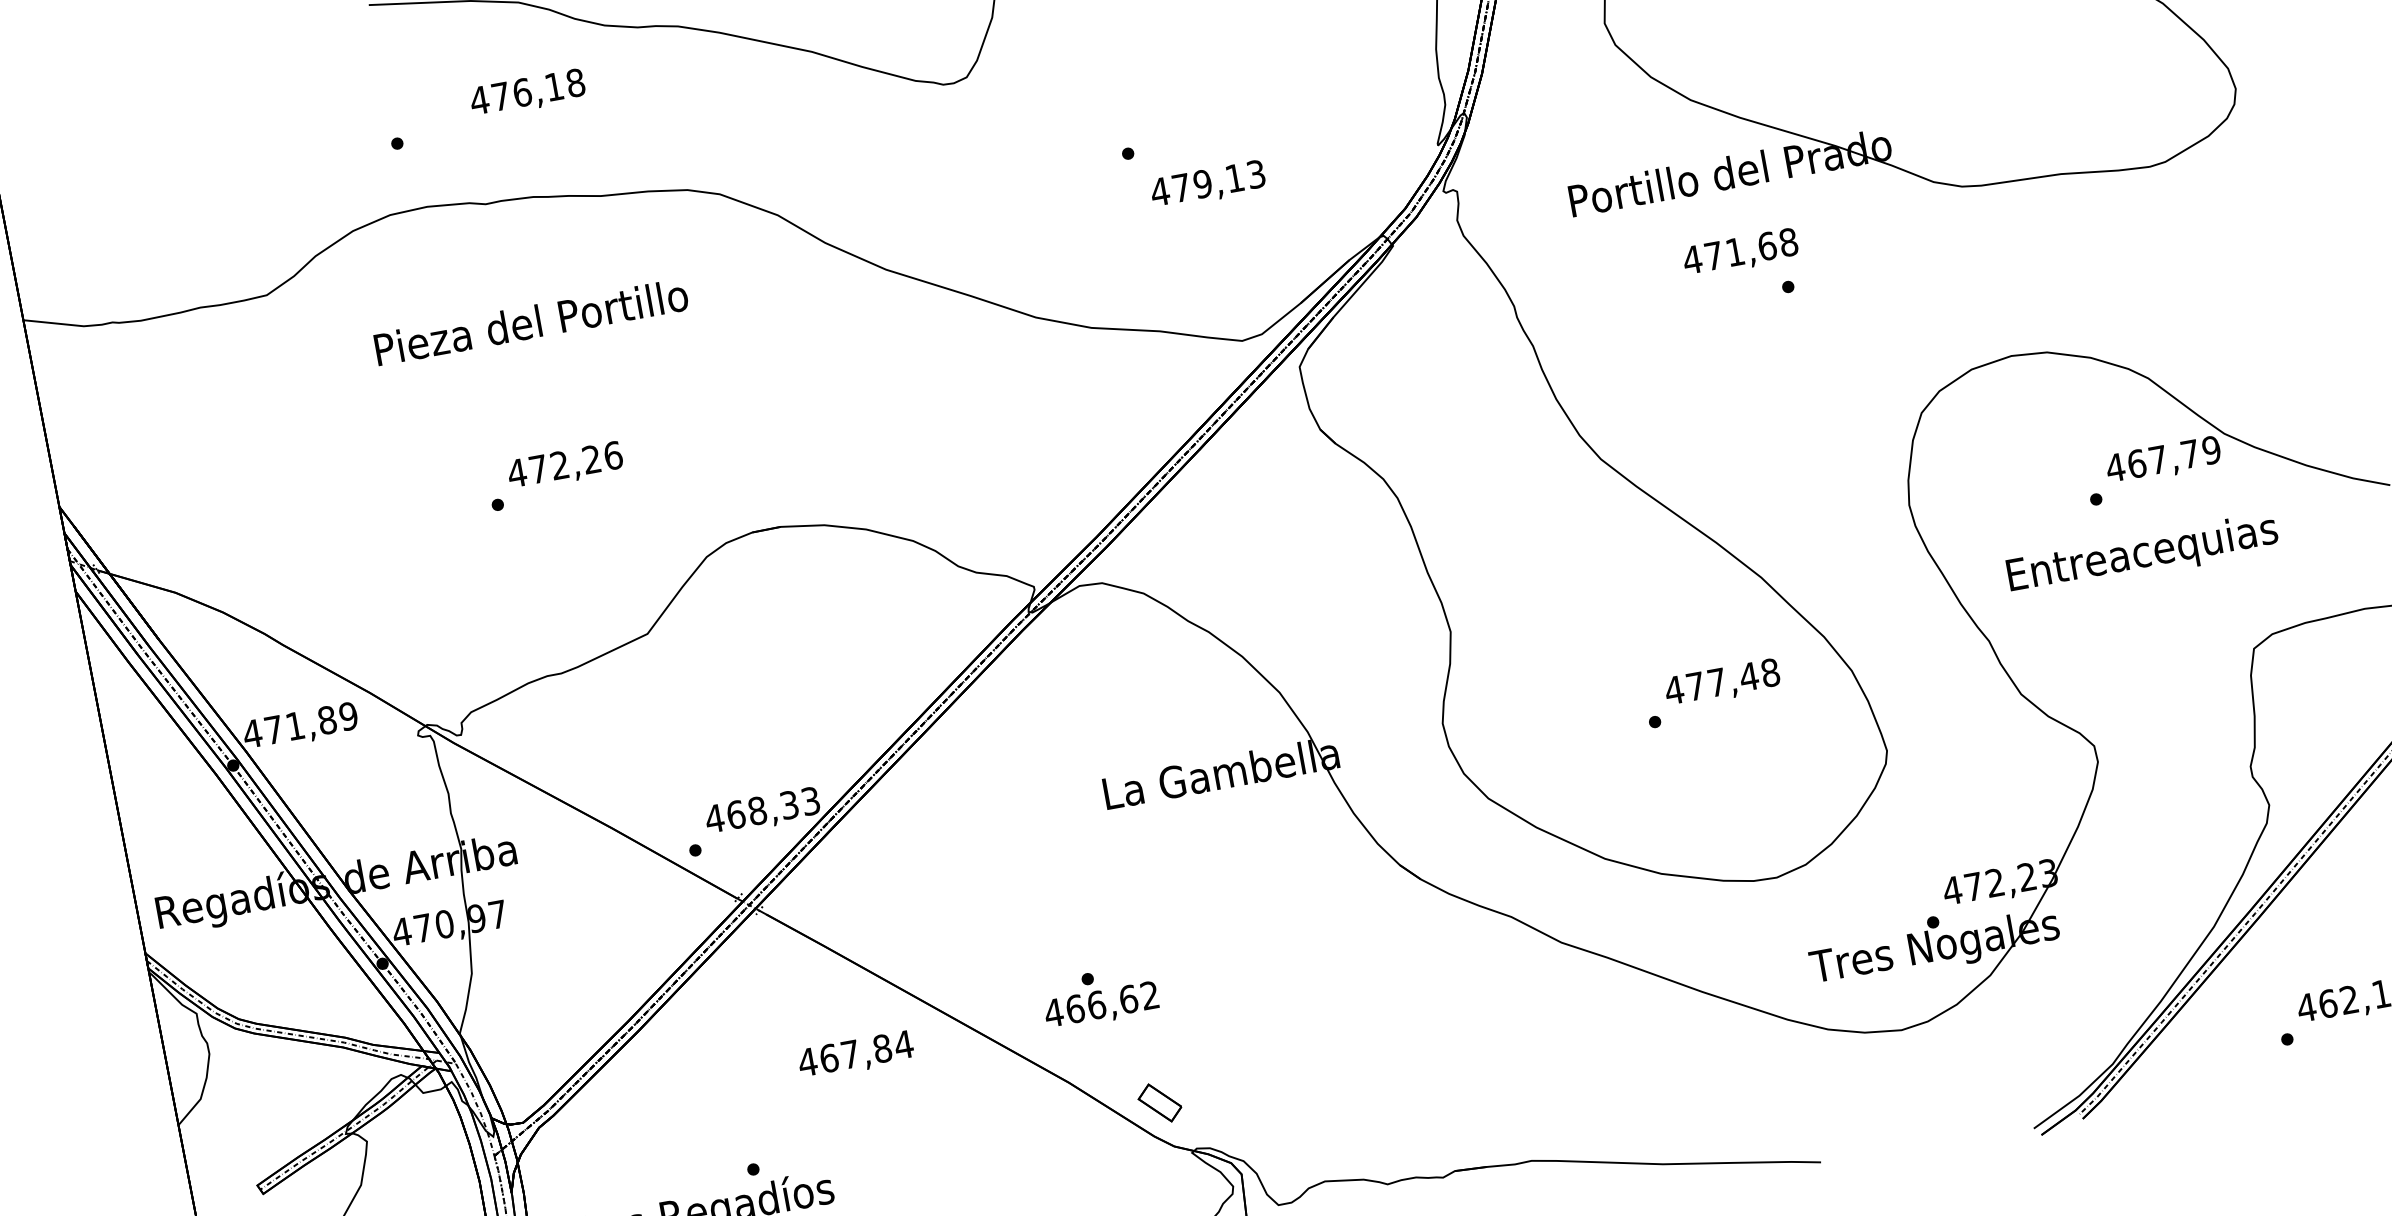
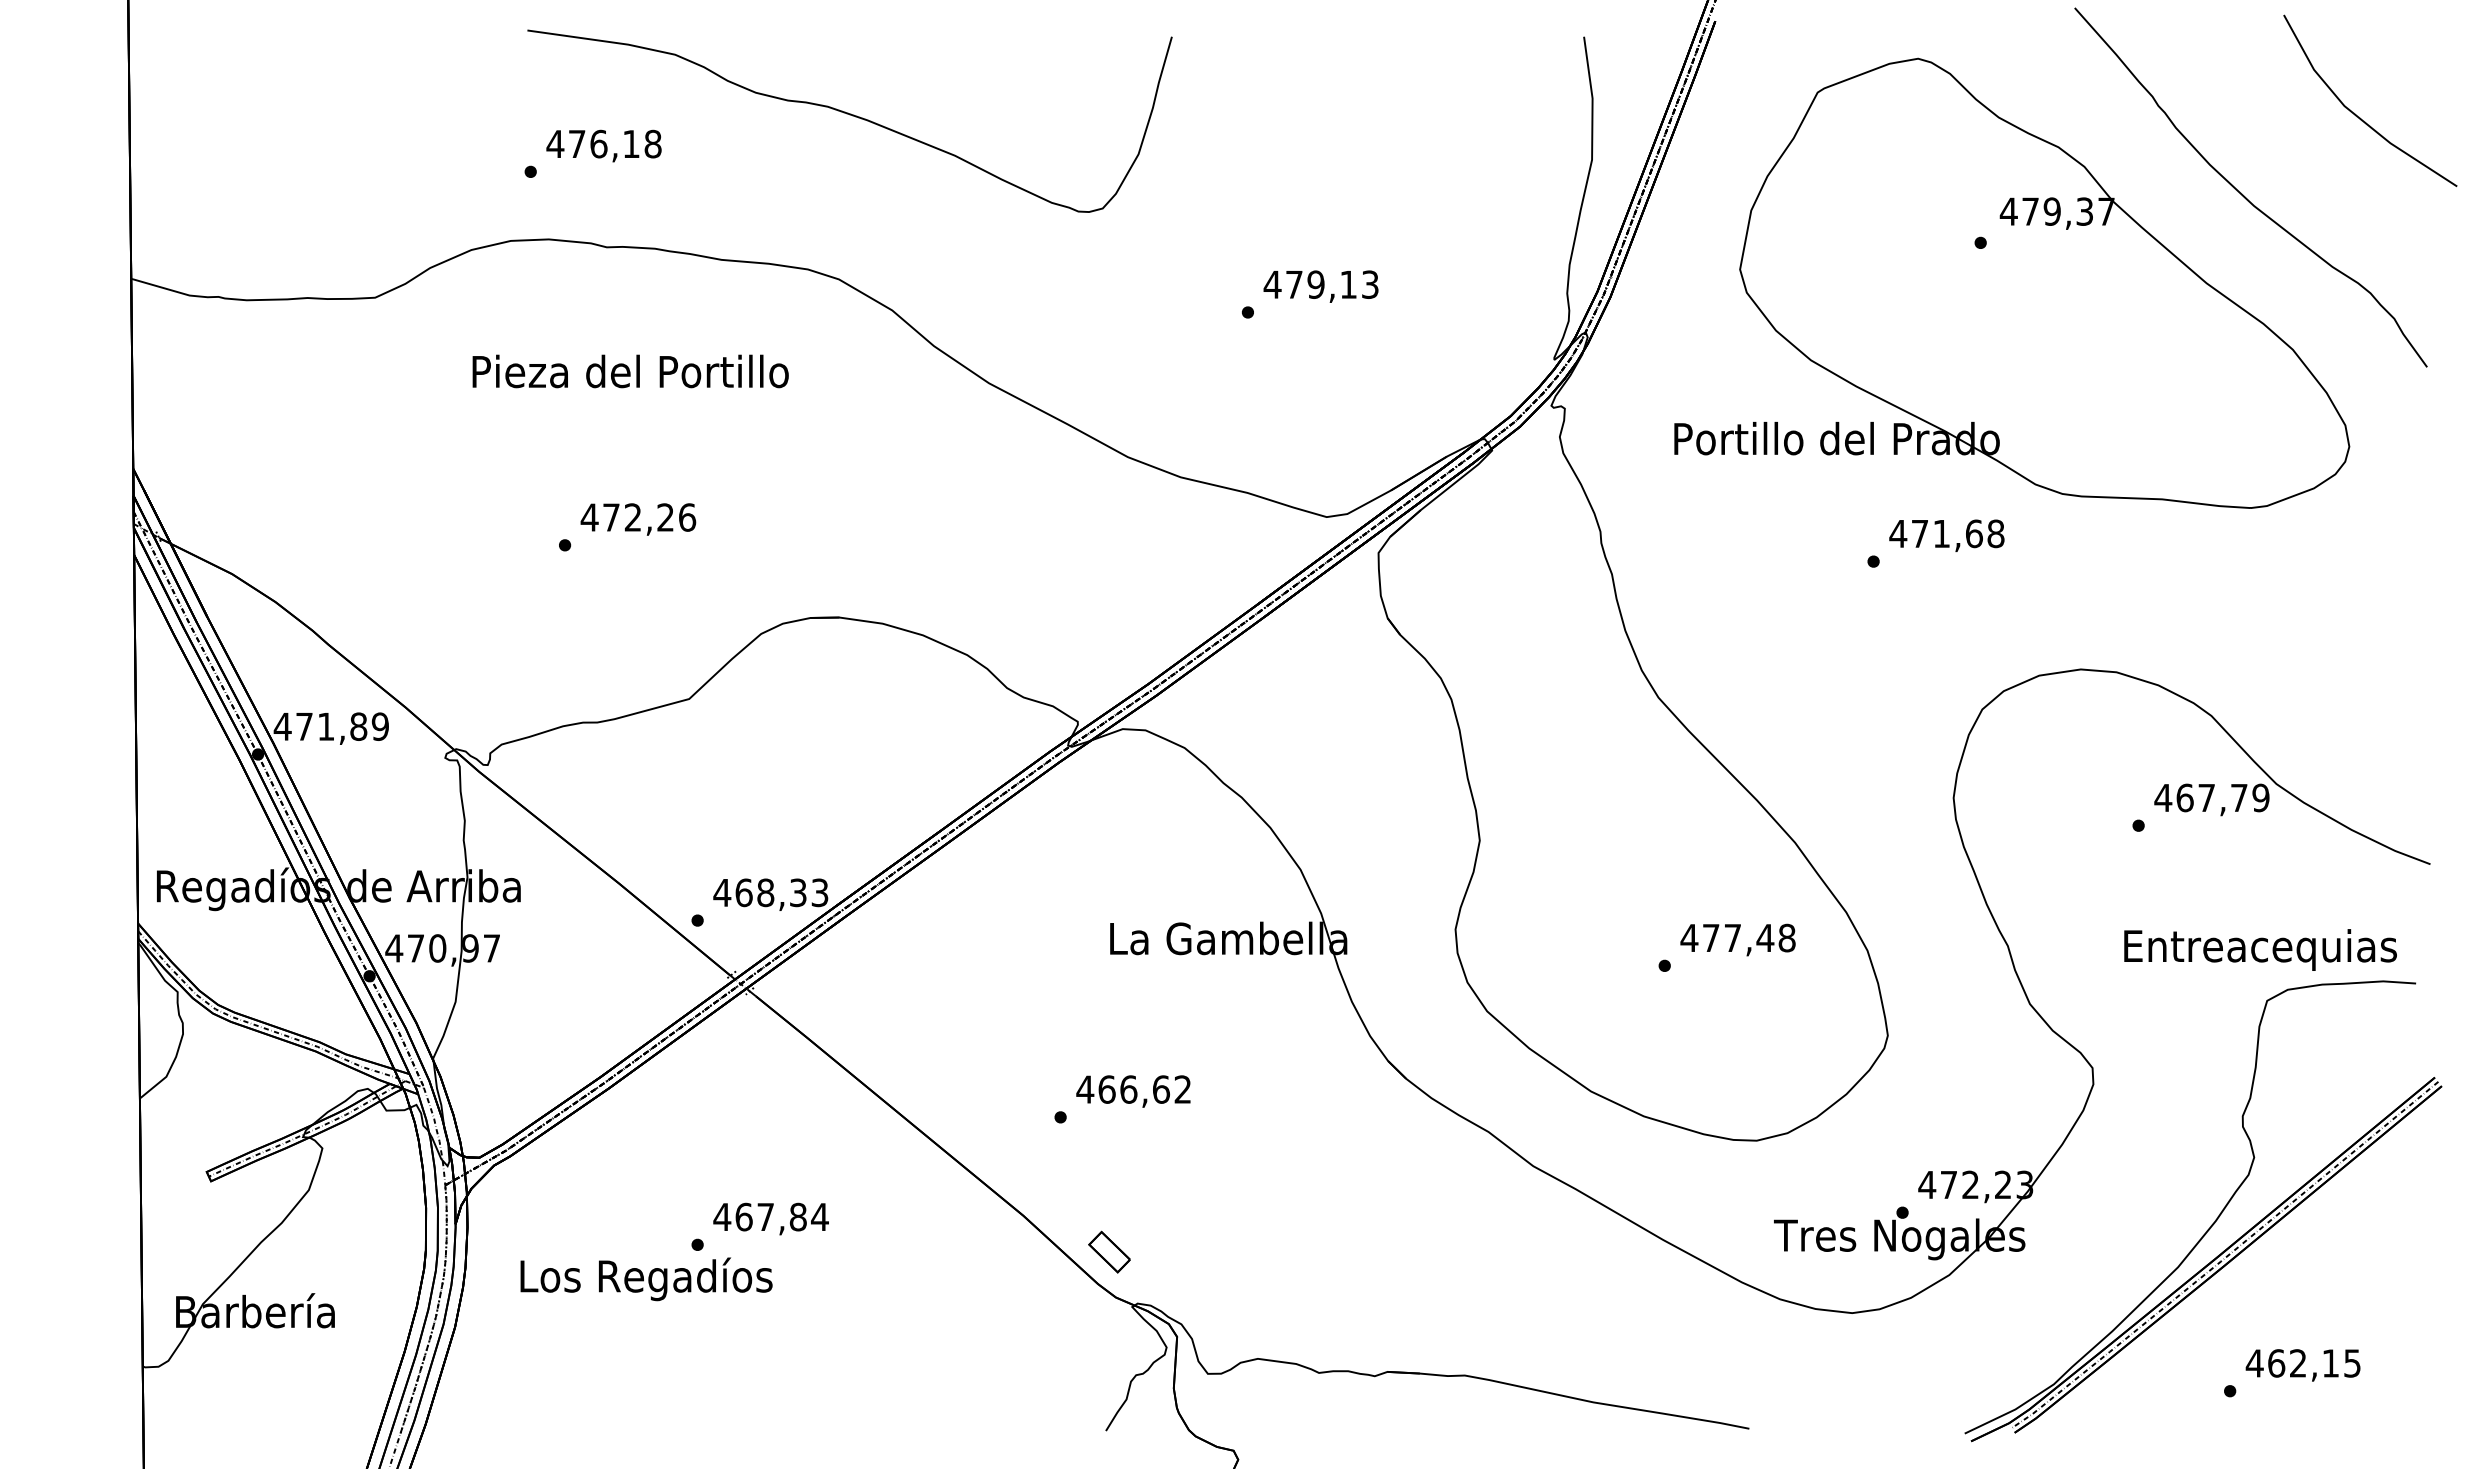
text: (527, 93) -> (603, 145), moved
text: (1207, 185) -> (1320, 286), moved
text: (1740, 252) -> (1946, 535), moved
text: (2142, 554) -> (2260, 949), moved
text: (1101, 1006) -> (1133, 1091), moved
text: (855, 1055) -> (770, 1218), moved

